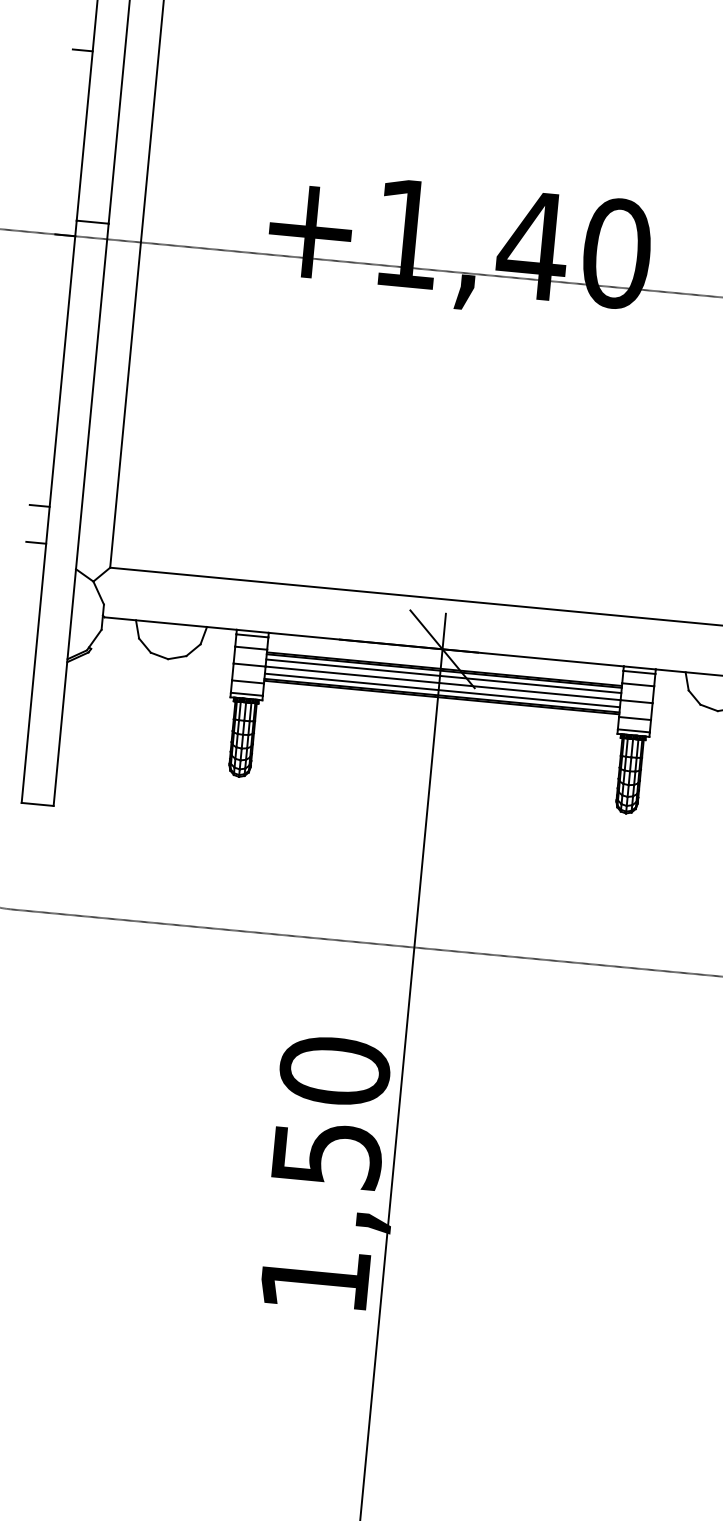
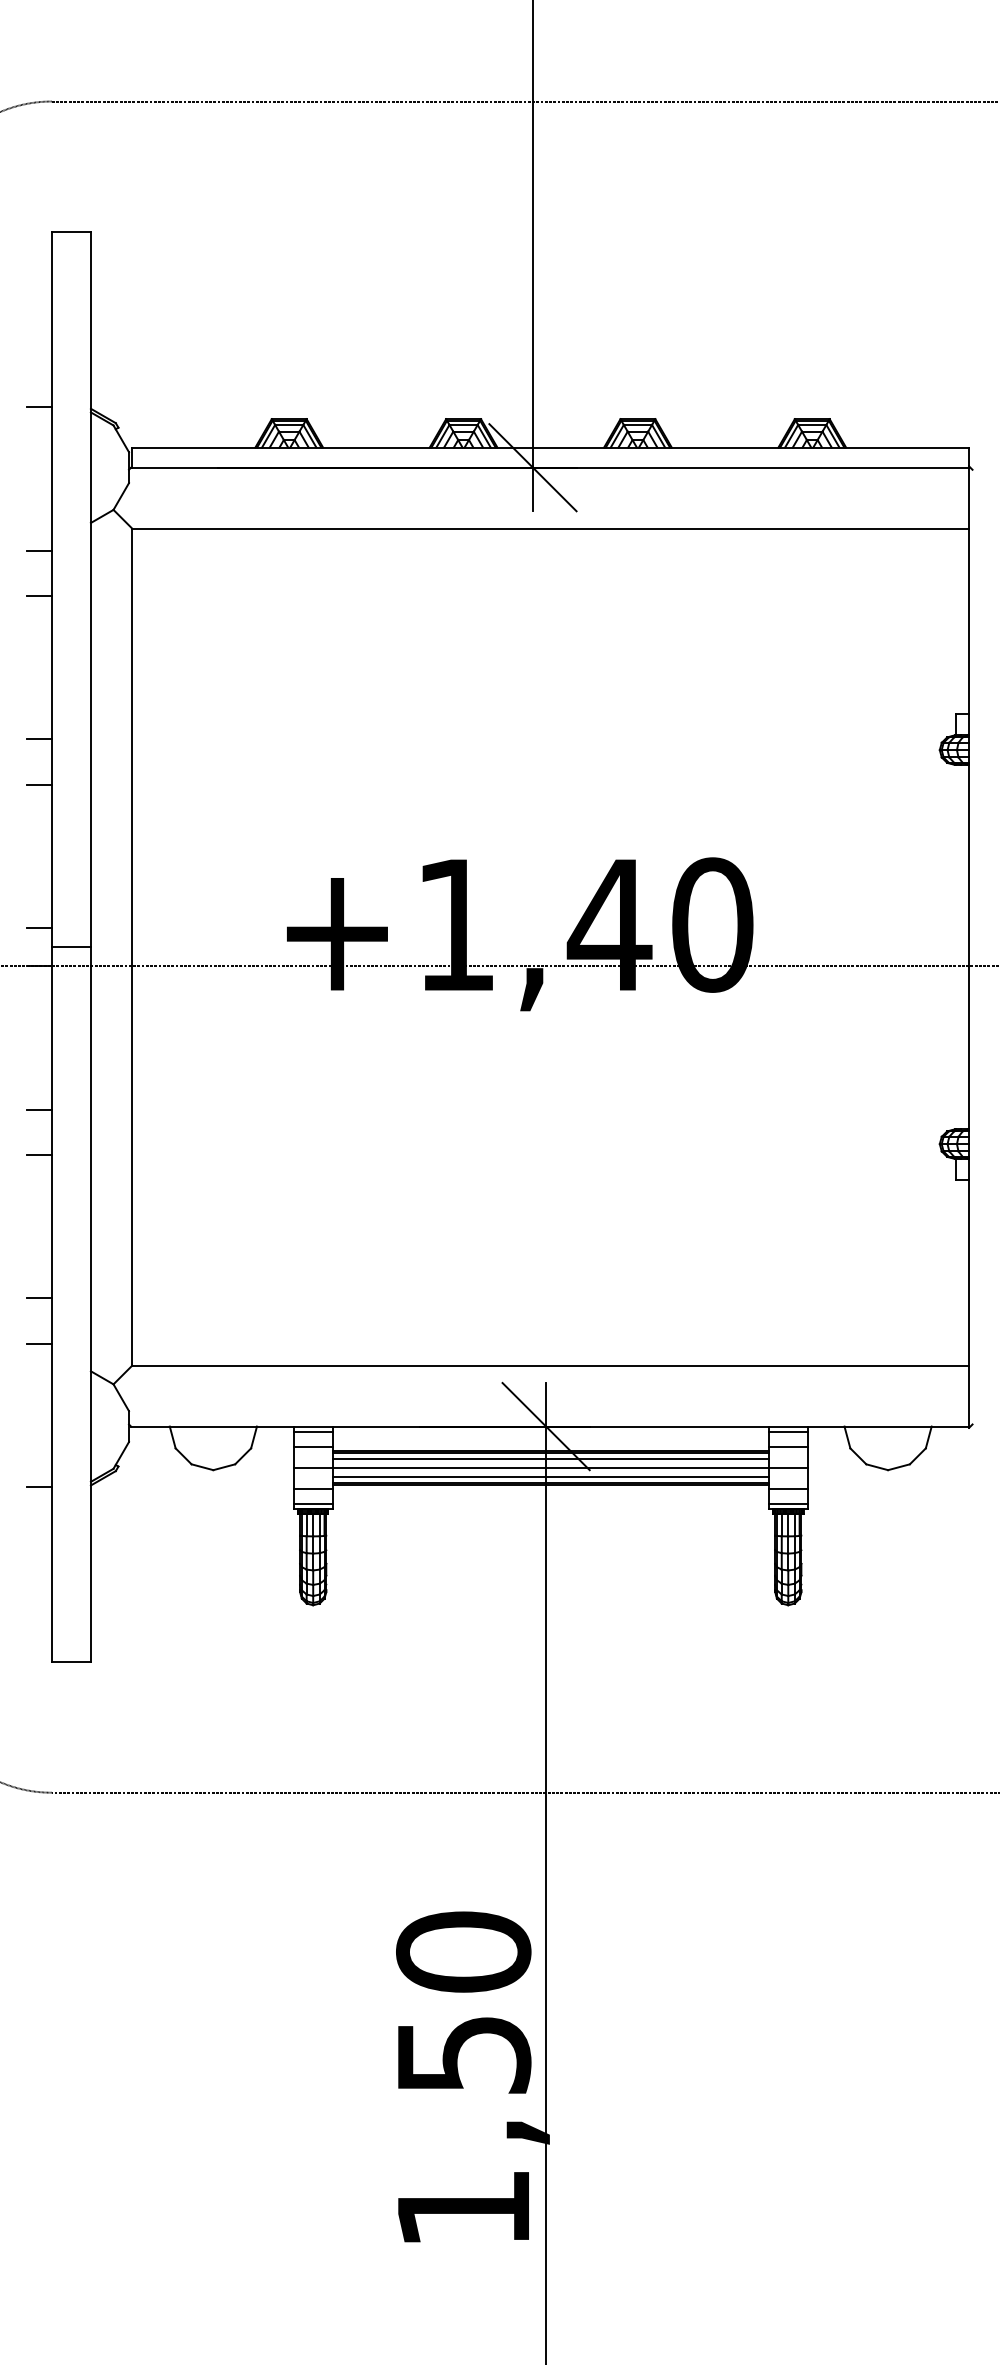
line: (79, 87) -> (39, 784), added
line: (68, 203) -> (39, 927), added
line: (54, 351) -> (39, 1109), added
line: (50, 389) -> (39, 1155), added
line: (25, 659) -> (39, 1487), added

